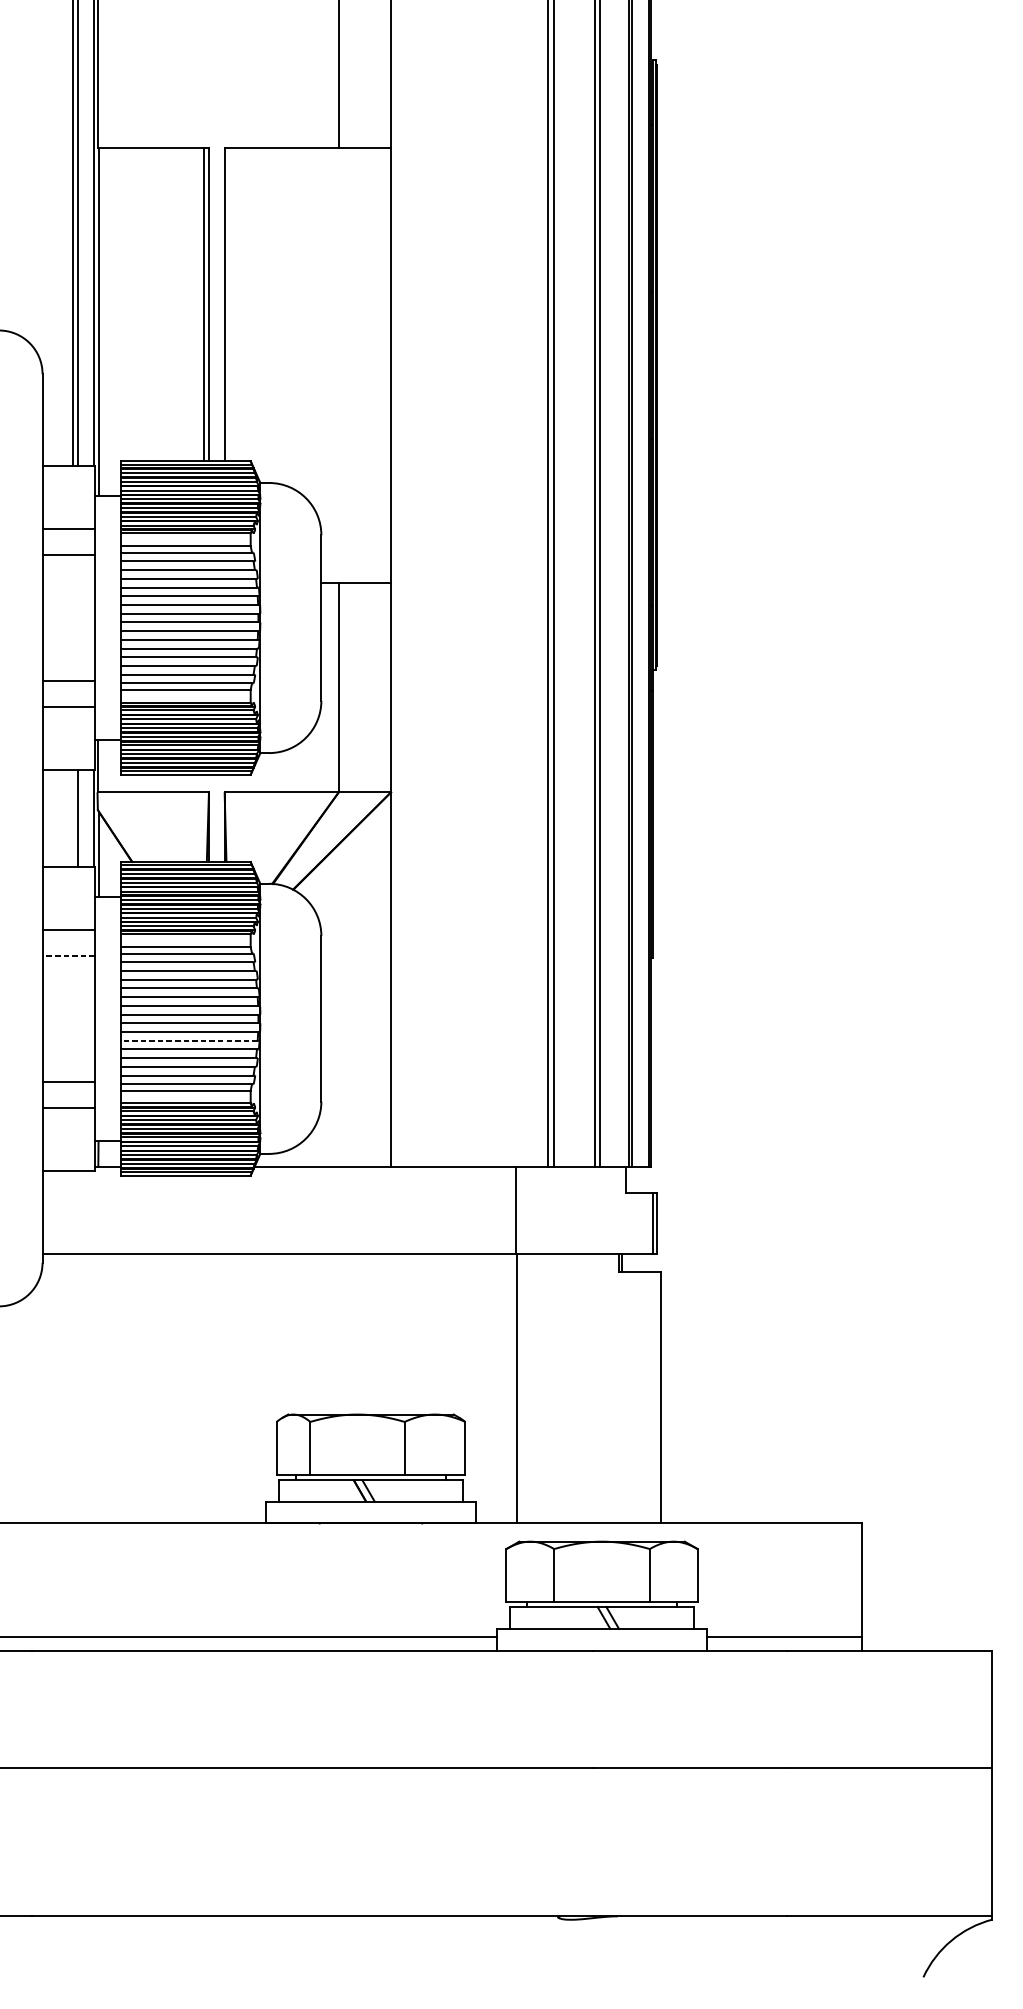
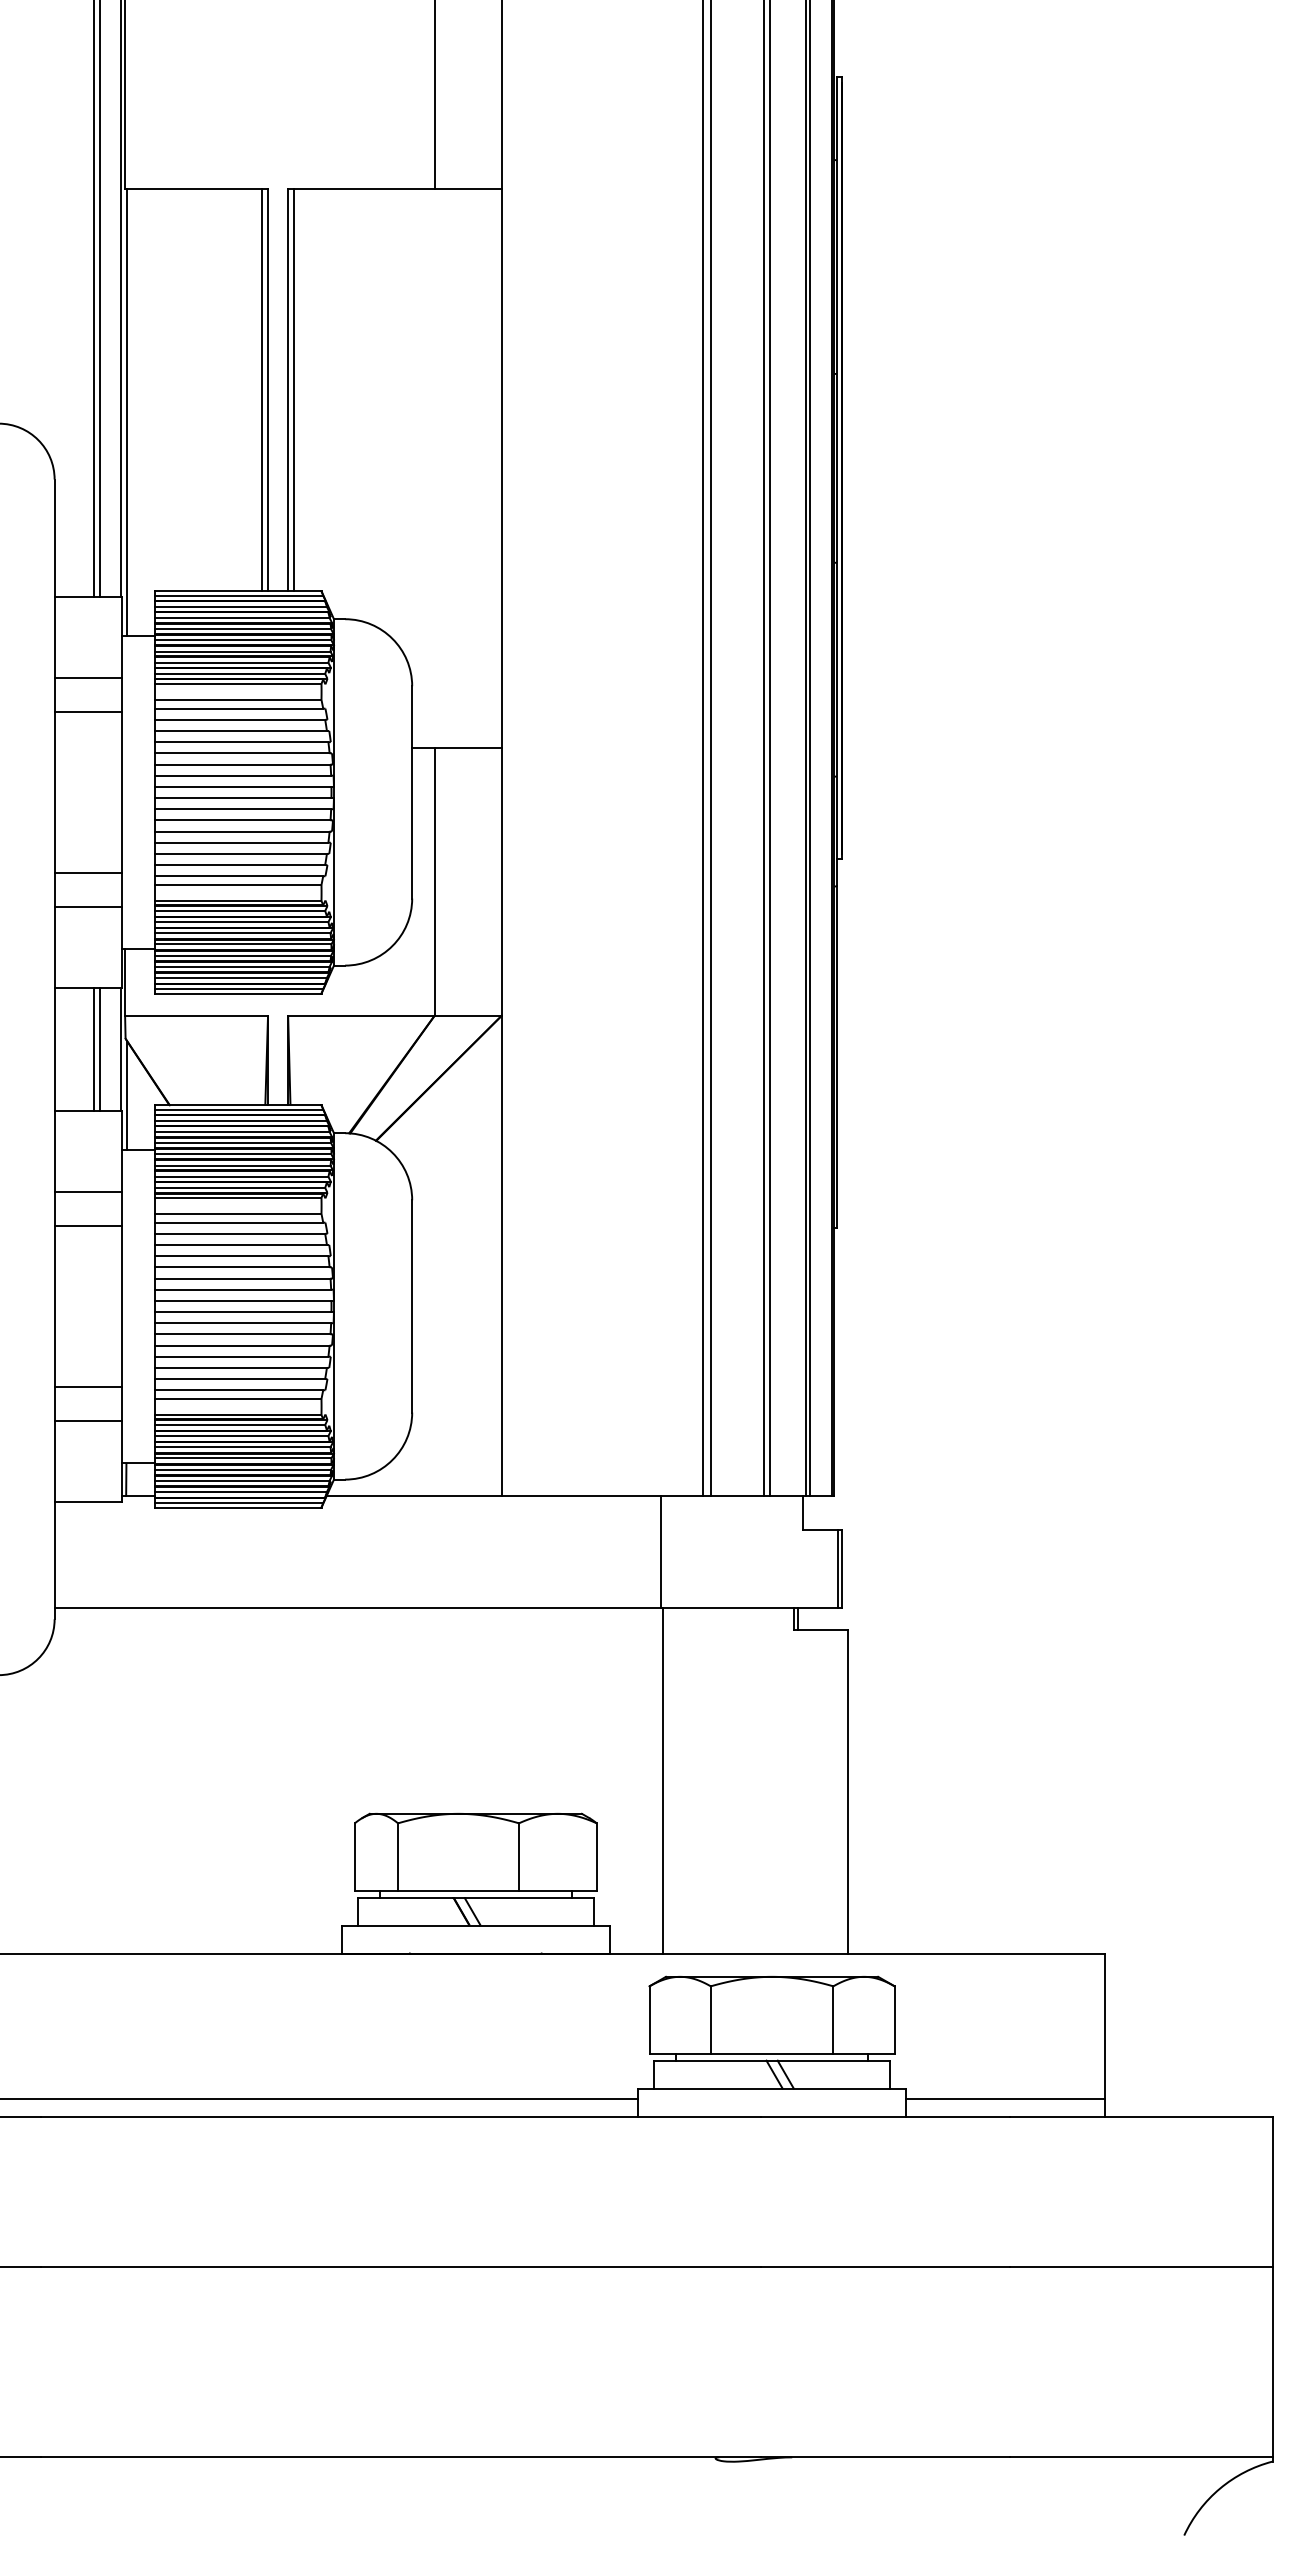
line: (228, 304) -> (293, 390), added
line: (72, 818) -> (93, 1049), added
line: (68, 955) -> (88, 1225), dashed -> solid
line: (189, 1040) -> (242, 1334), dashed -> solid

